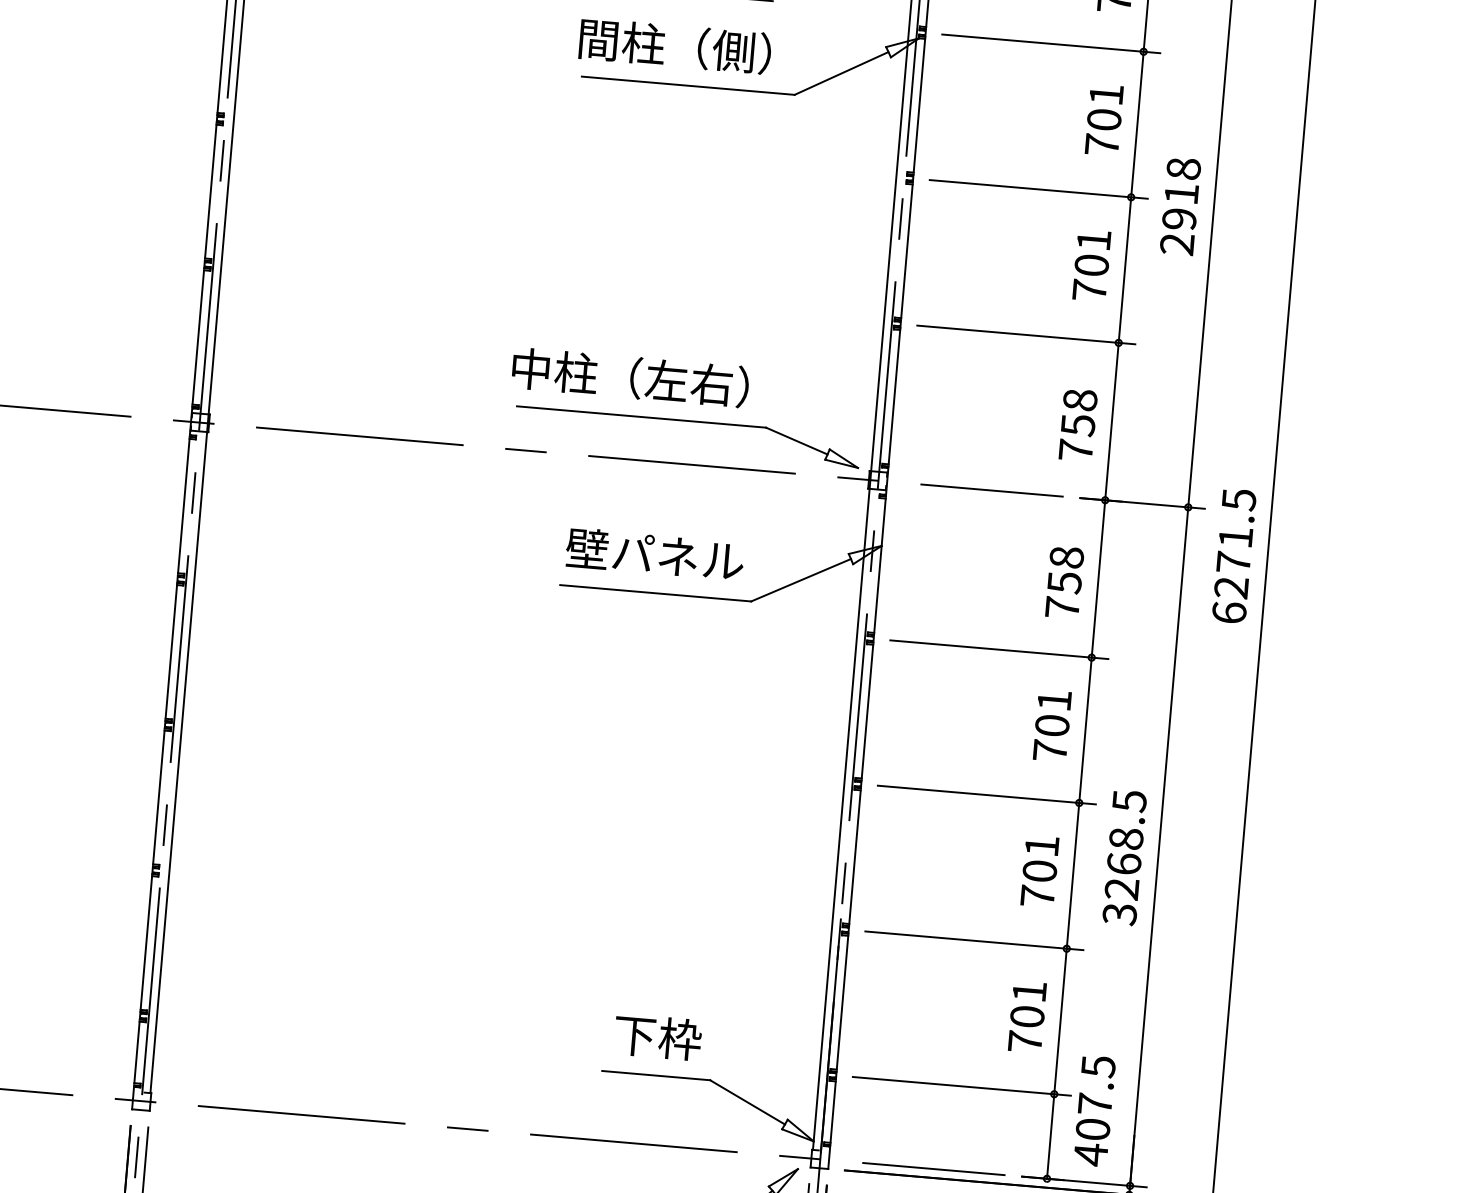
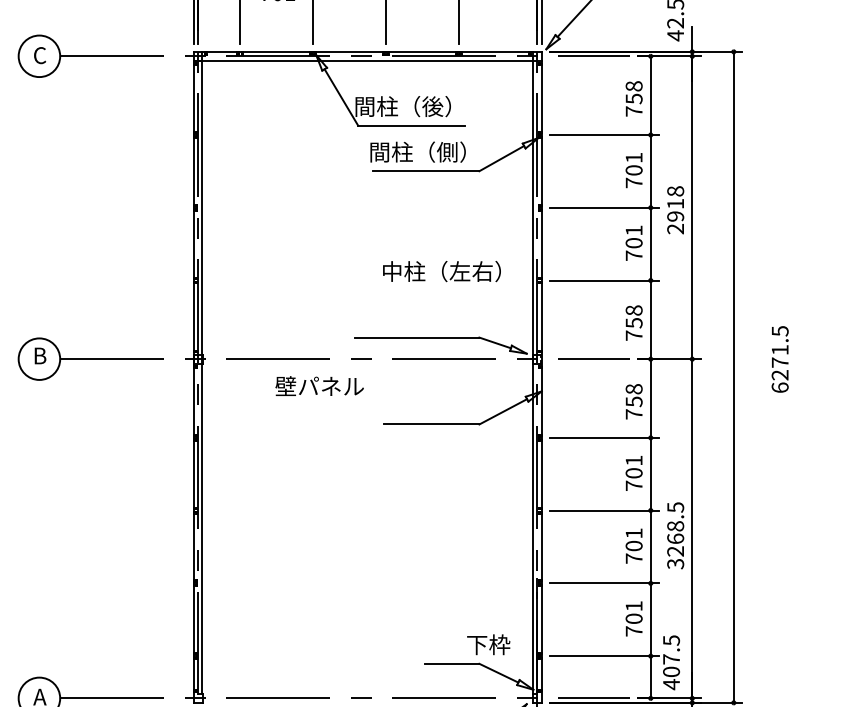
text: (629, 377) -> (441, 271), moved
text: (654, 552) -> (319, 385), moved
text: (1232, 556) -> (779, 359), moved
text: (657, 1036) -> (488, 644), moved

